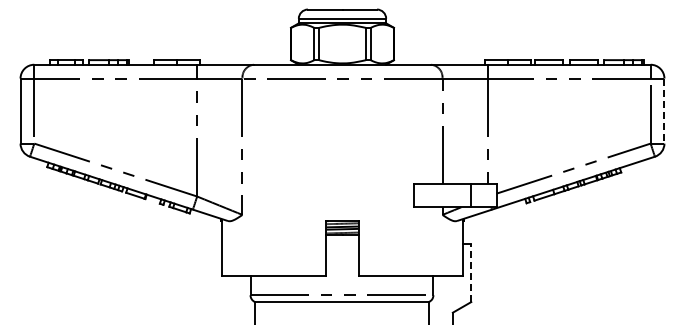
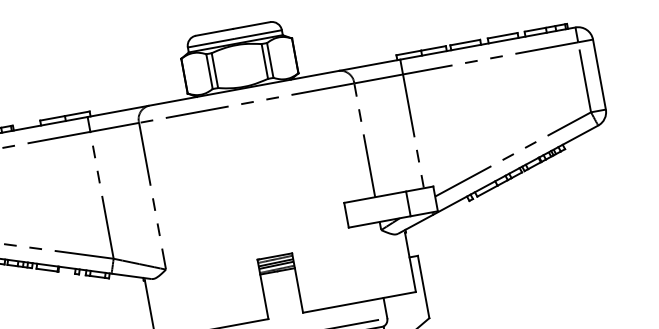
line: (664, 111) -> (599, 75), dashed -> solid
line: (471, 273) -> (423, 287), dashed -> solid

